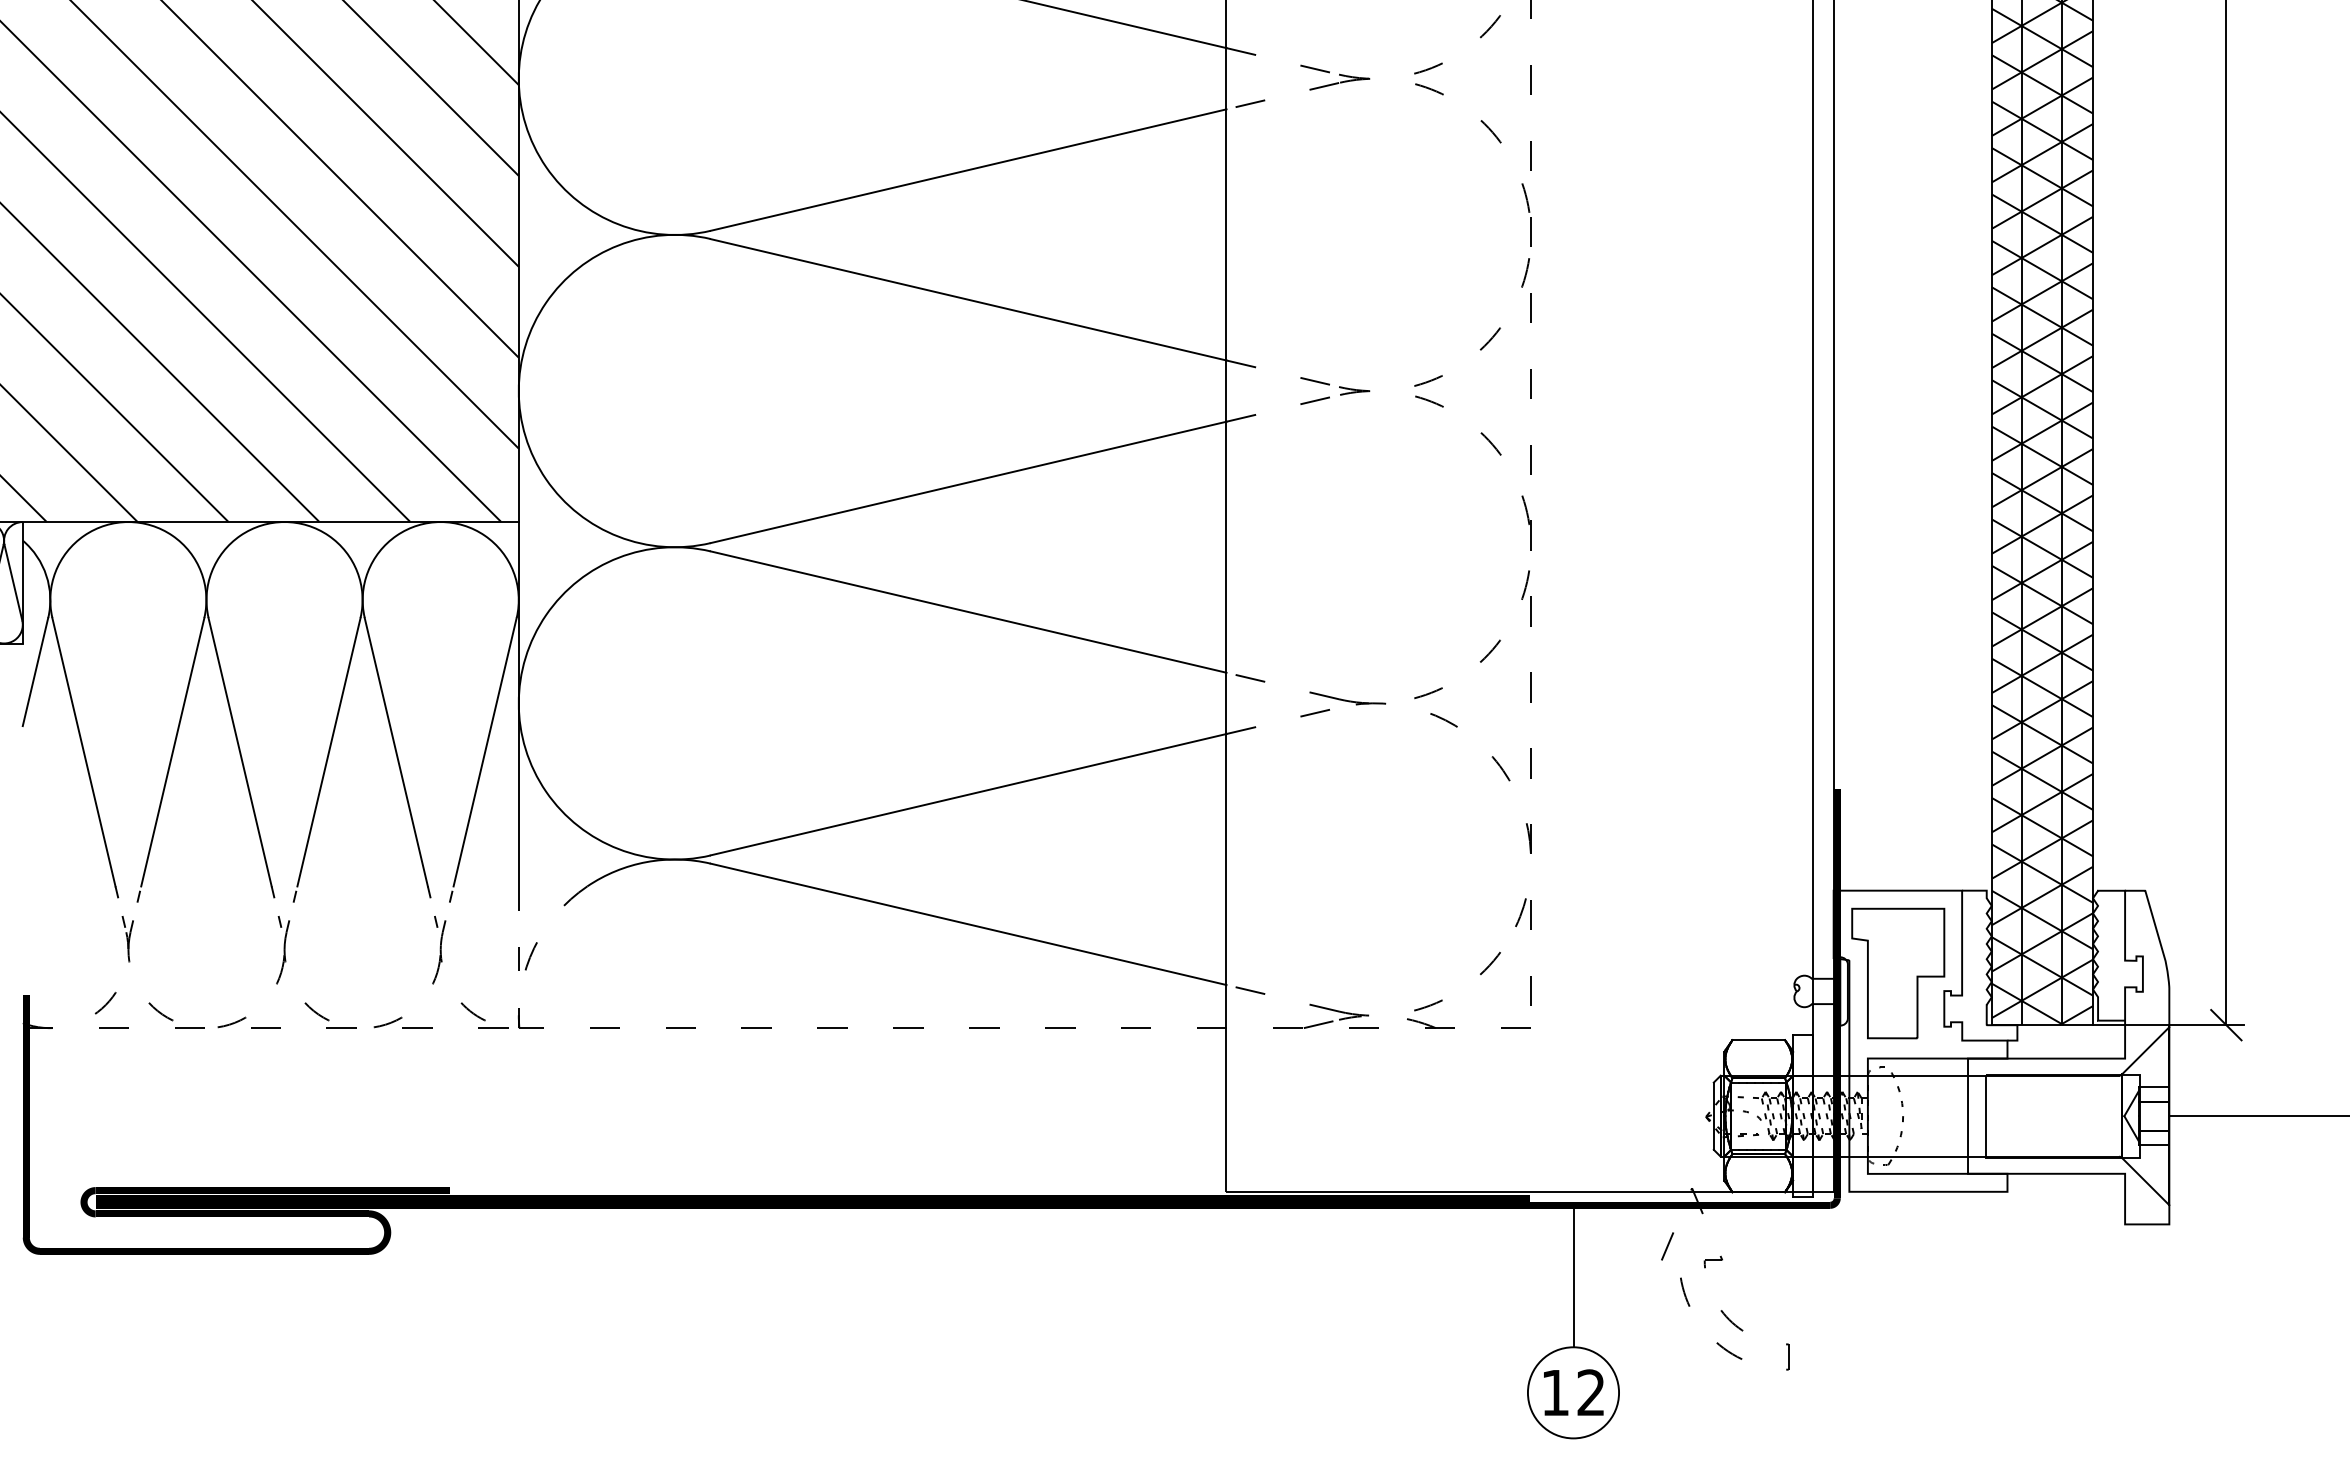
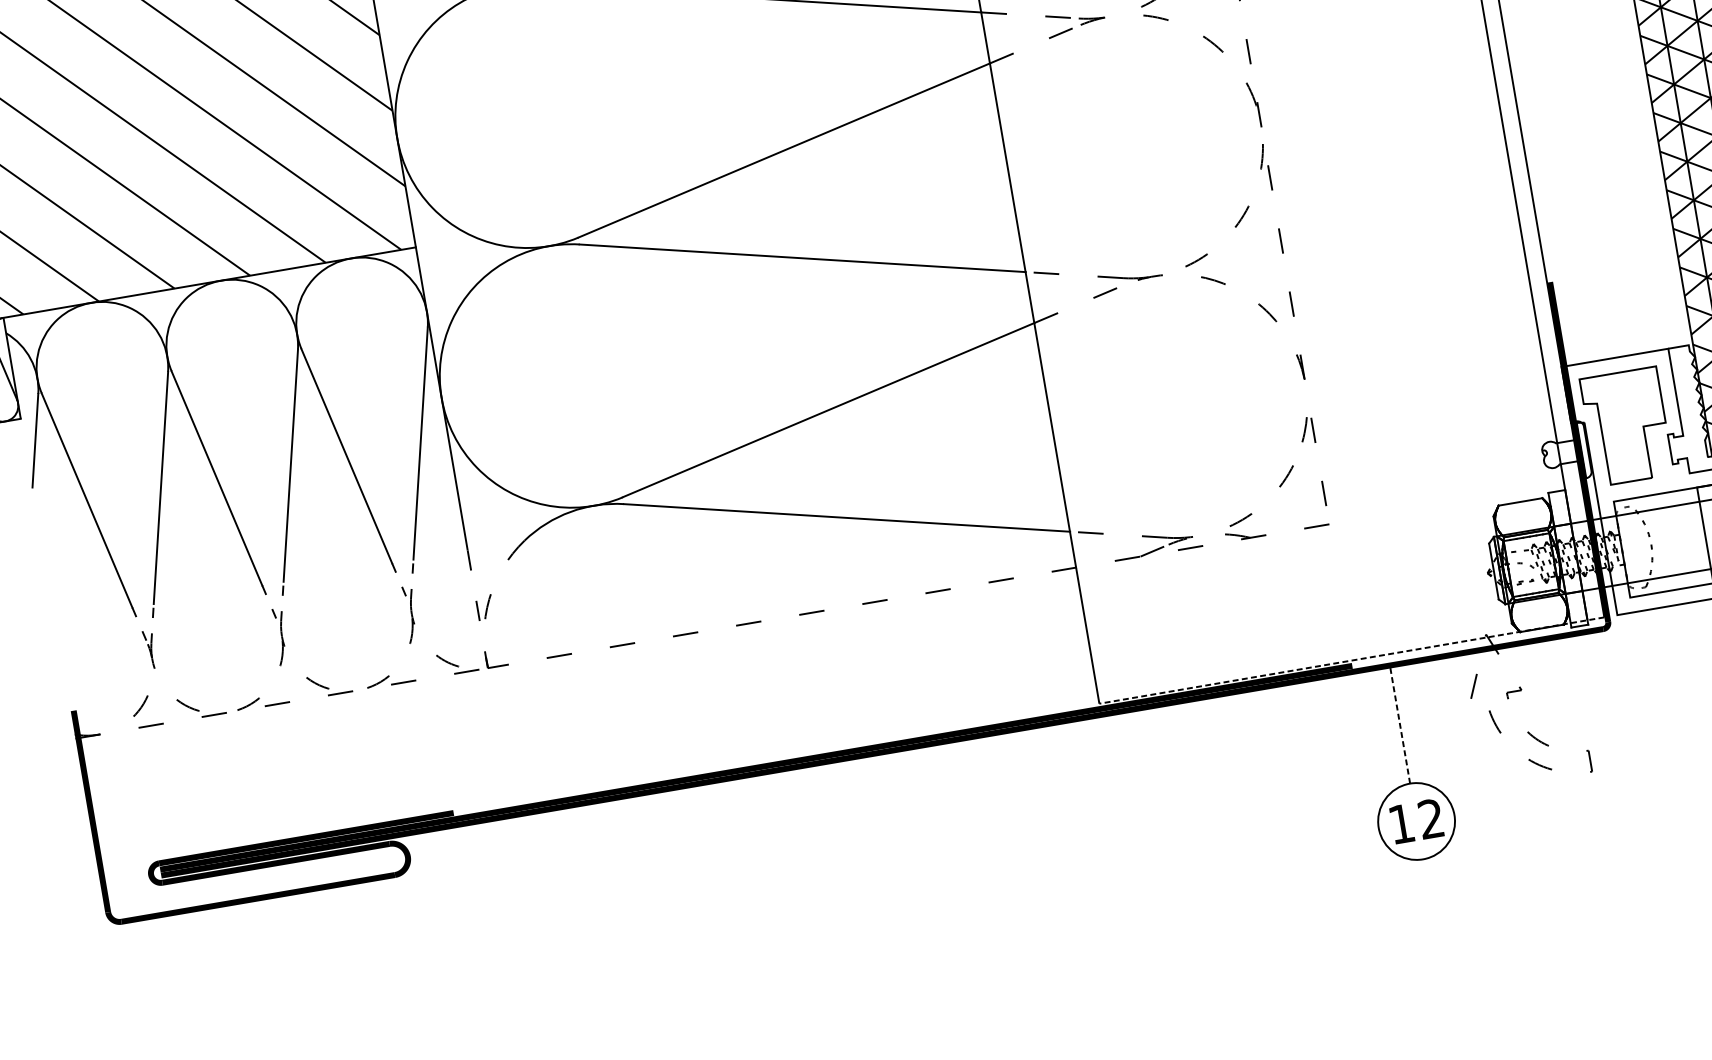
line: (1530, 1191) -> (1352, 660), solid -> dashed
line: (1573, 1275) -> (1399, 723), solid -> dashed

